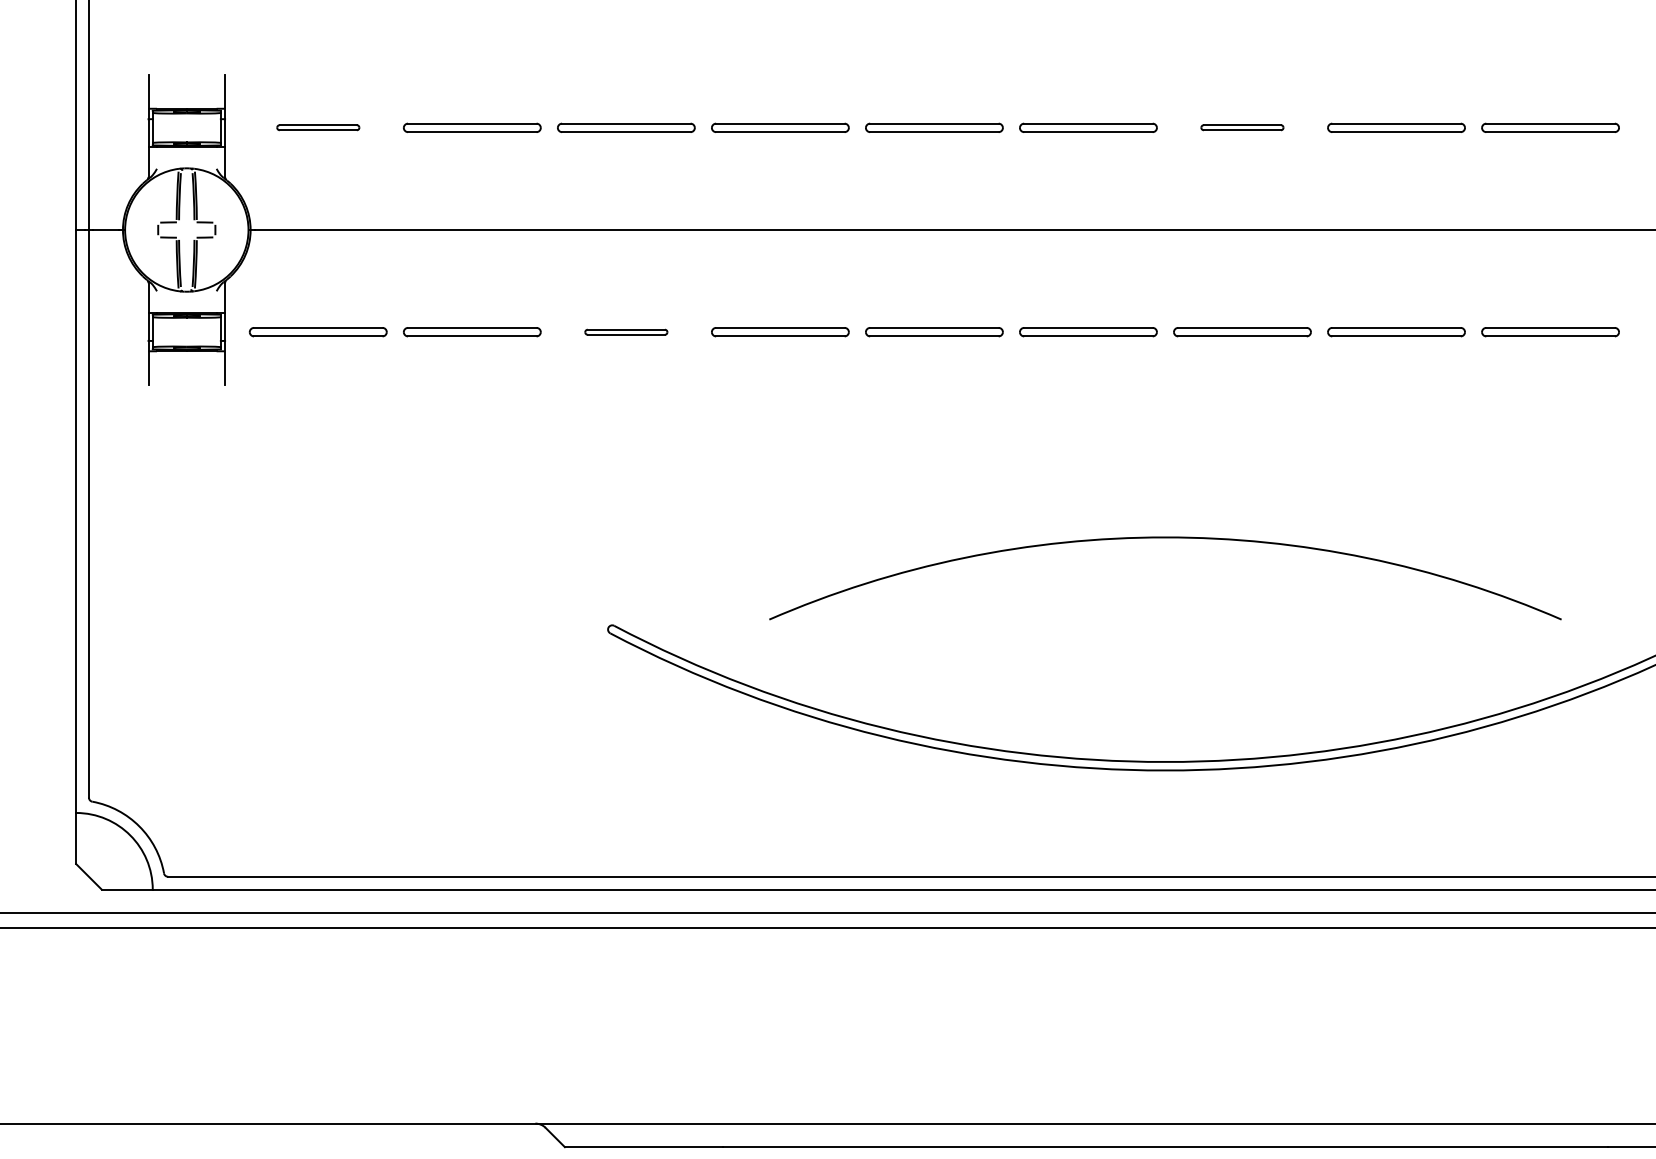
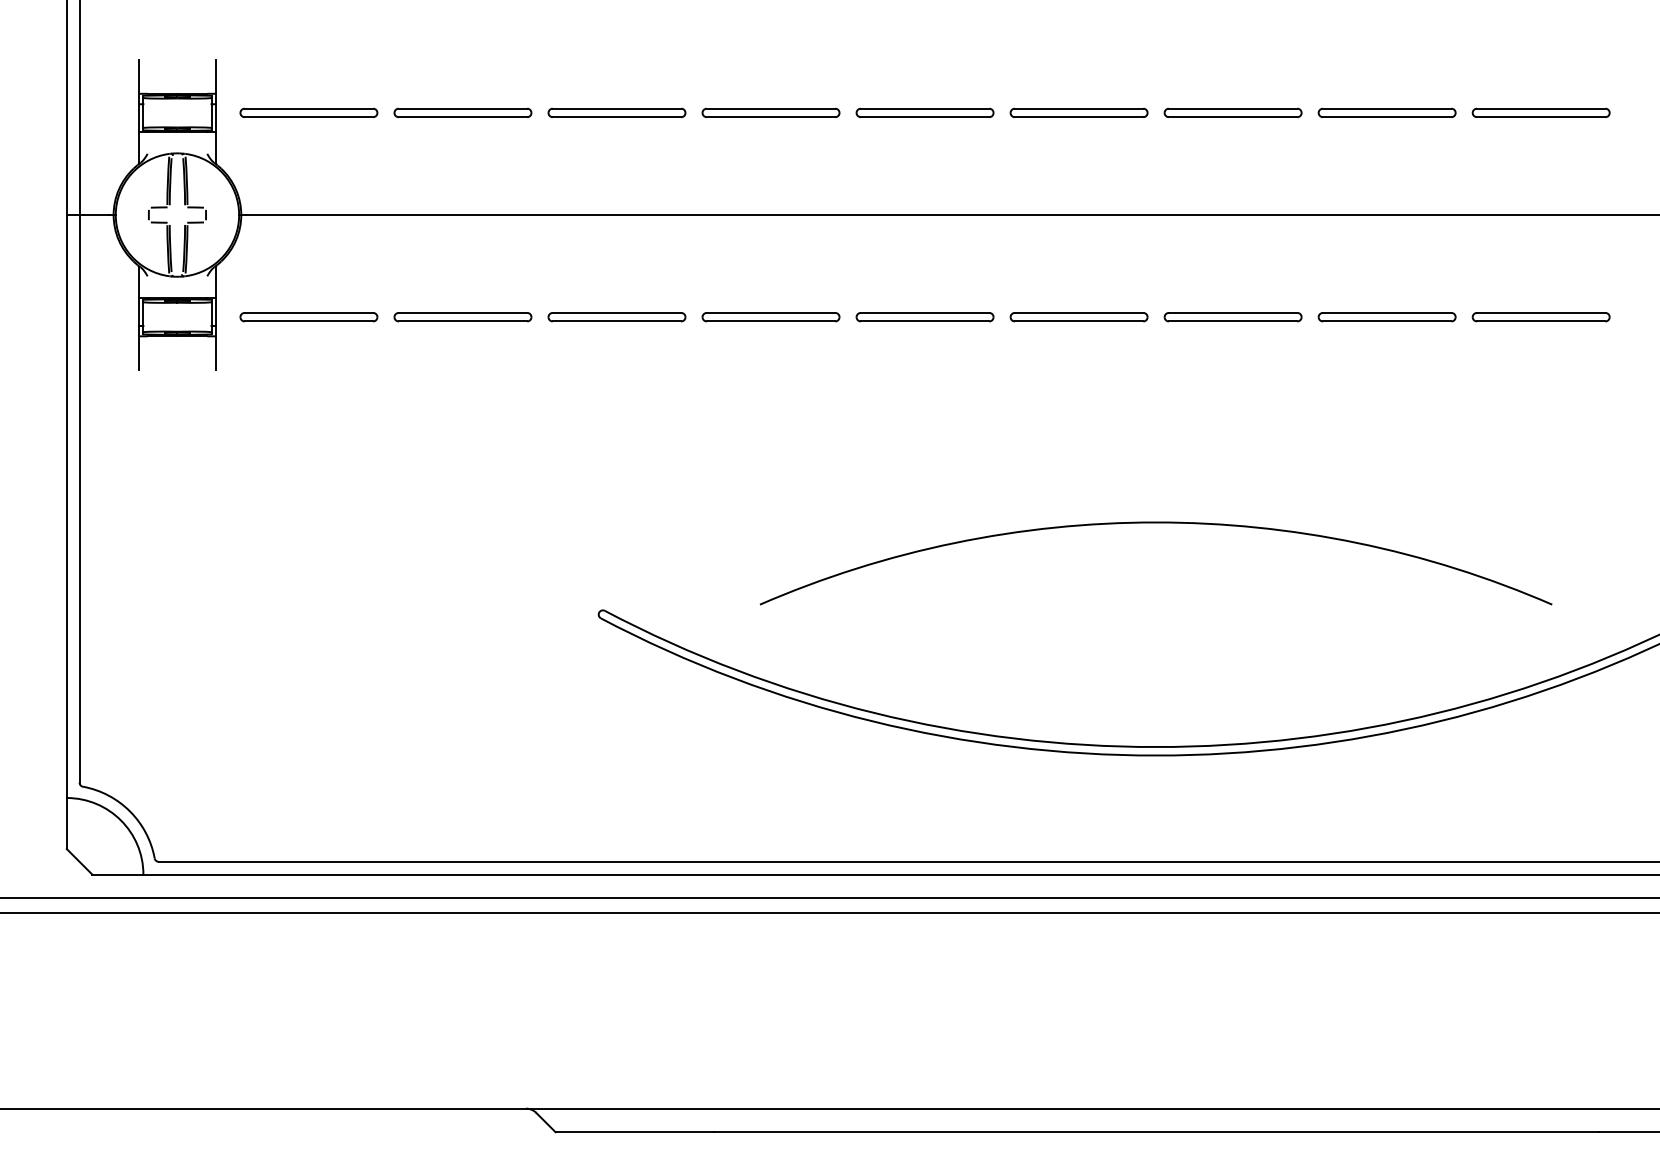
part: (317, 127) -> (308, 112), size x1.67
part: (1241, 127) -> (1232, 112), size x1.67
part: (625, 332) -> (616, 317), size x1.67

